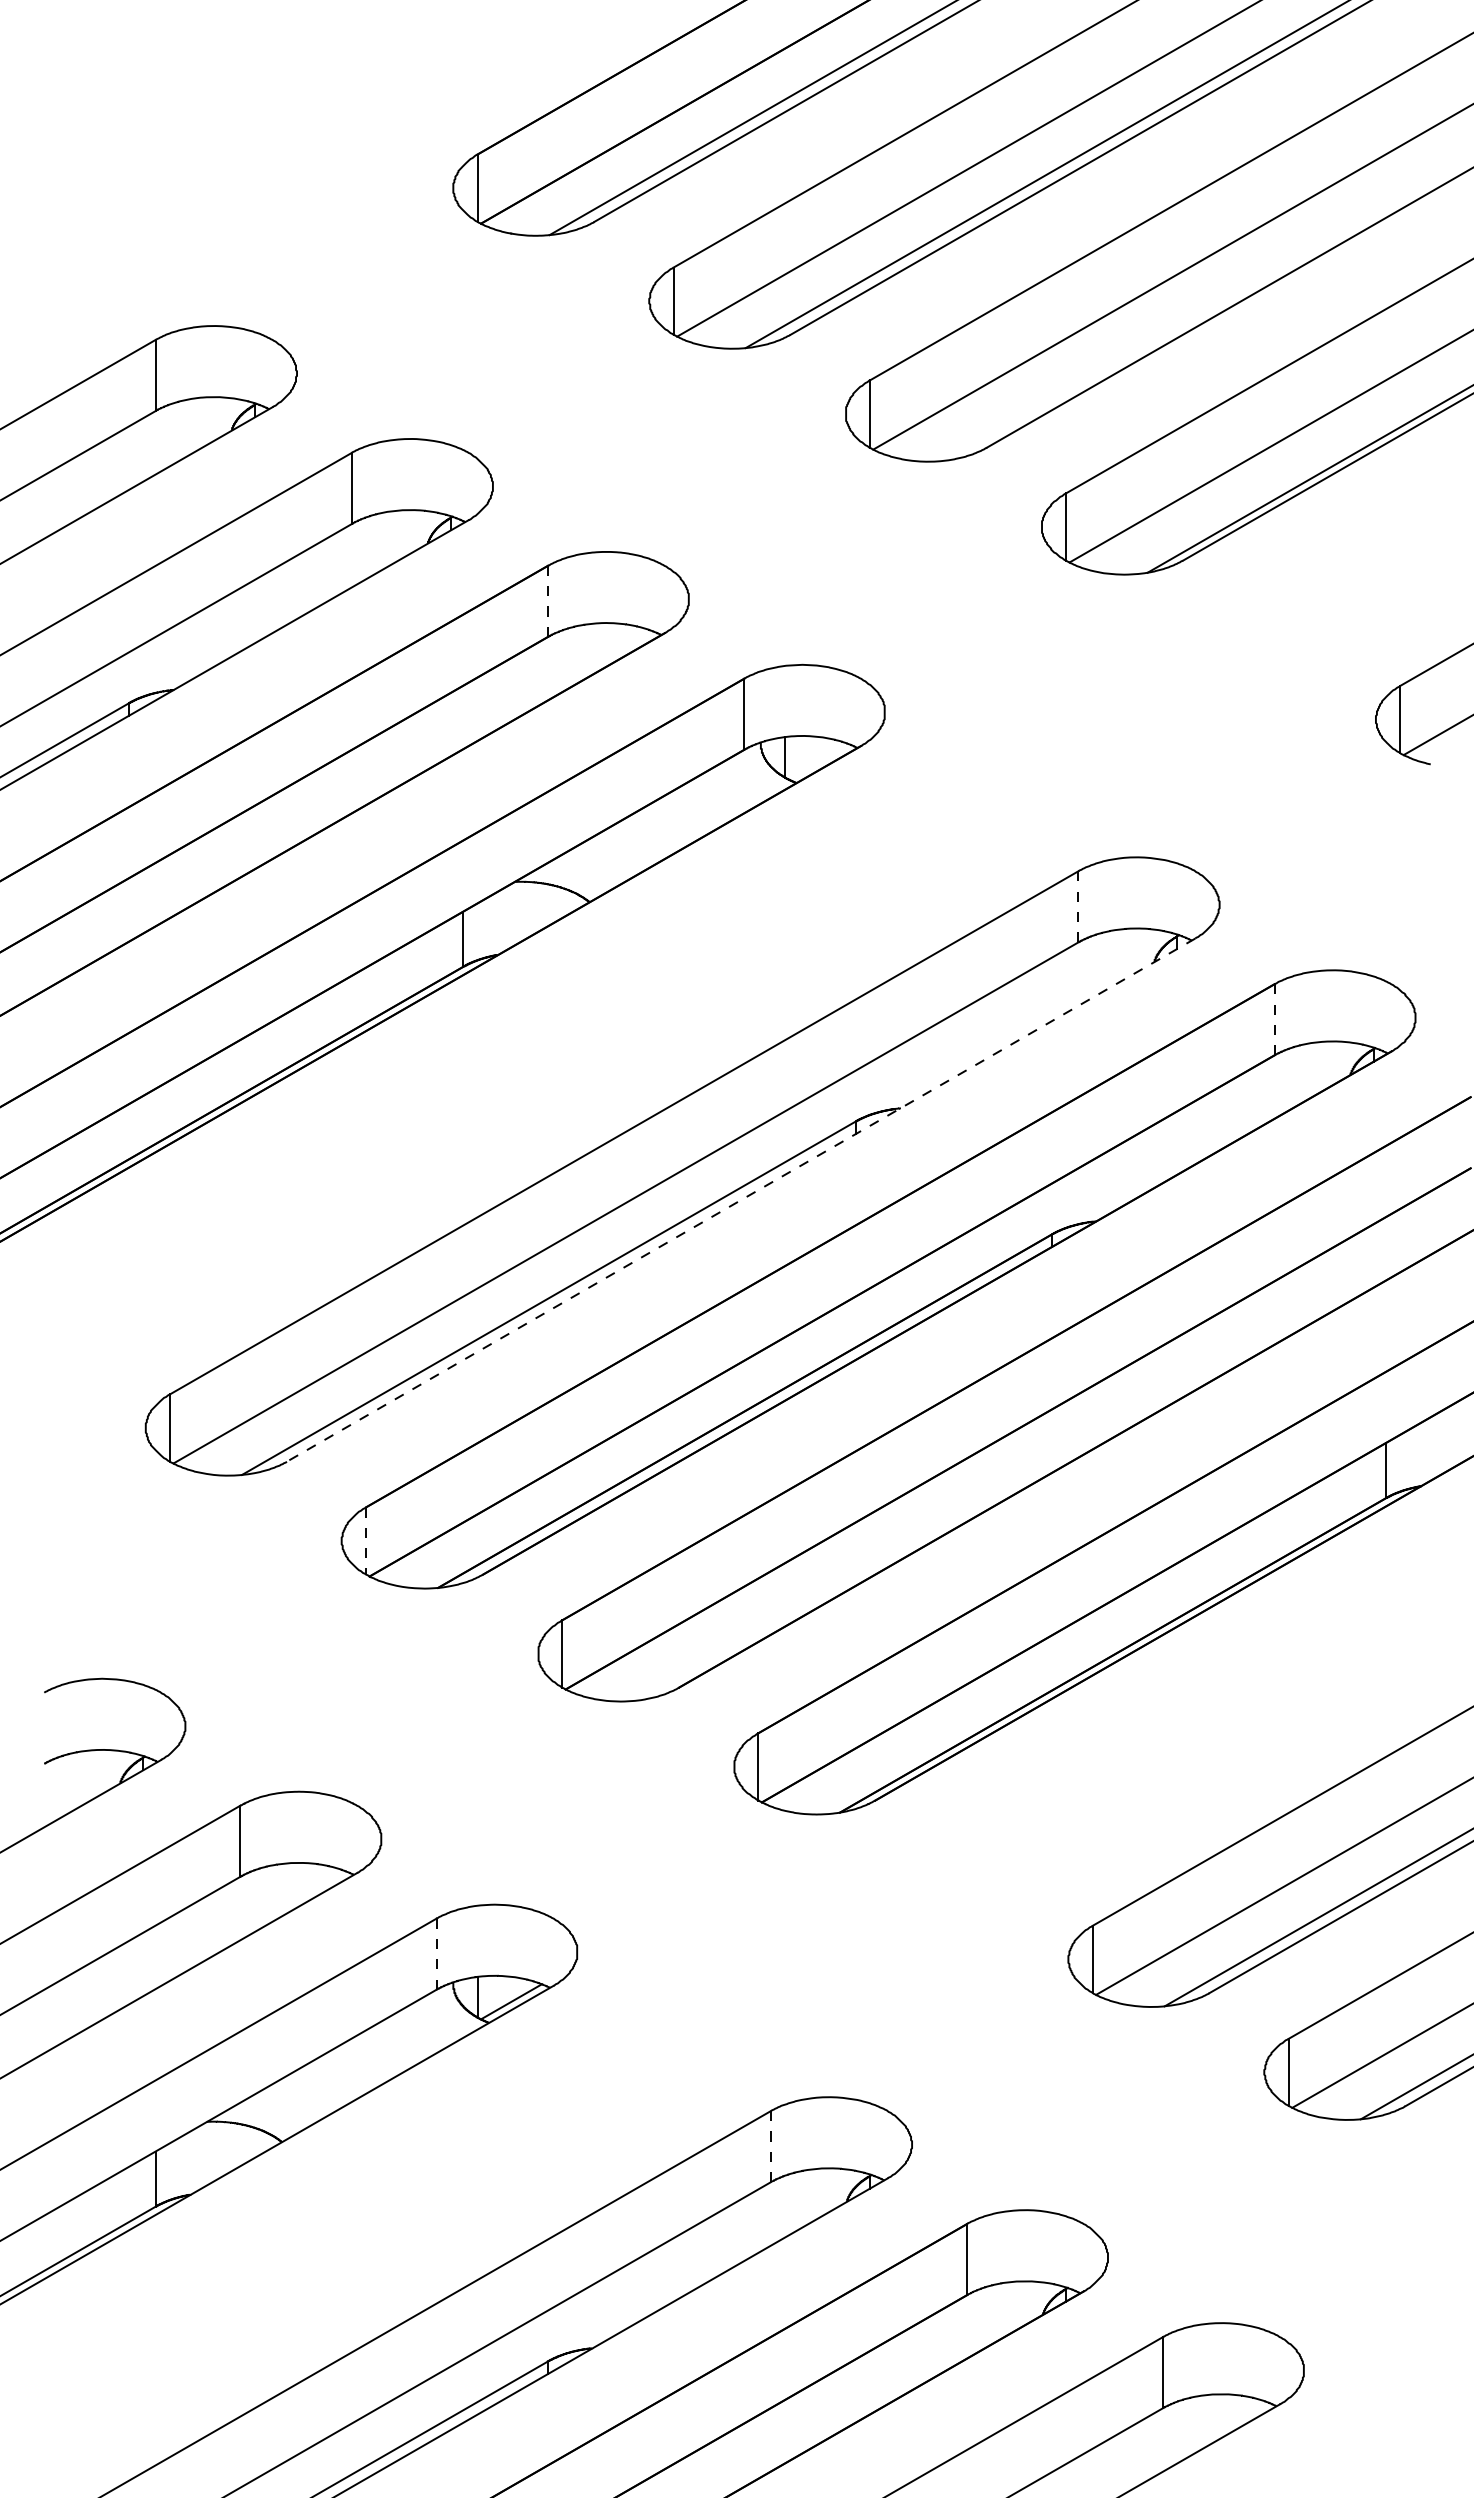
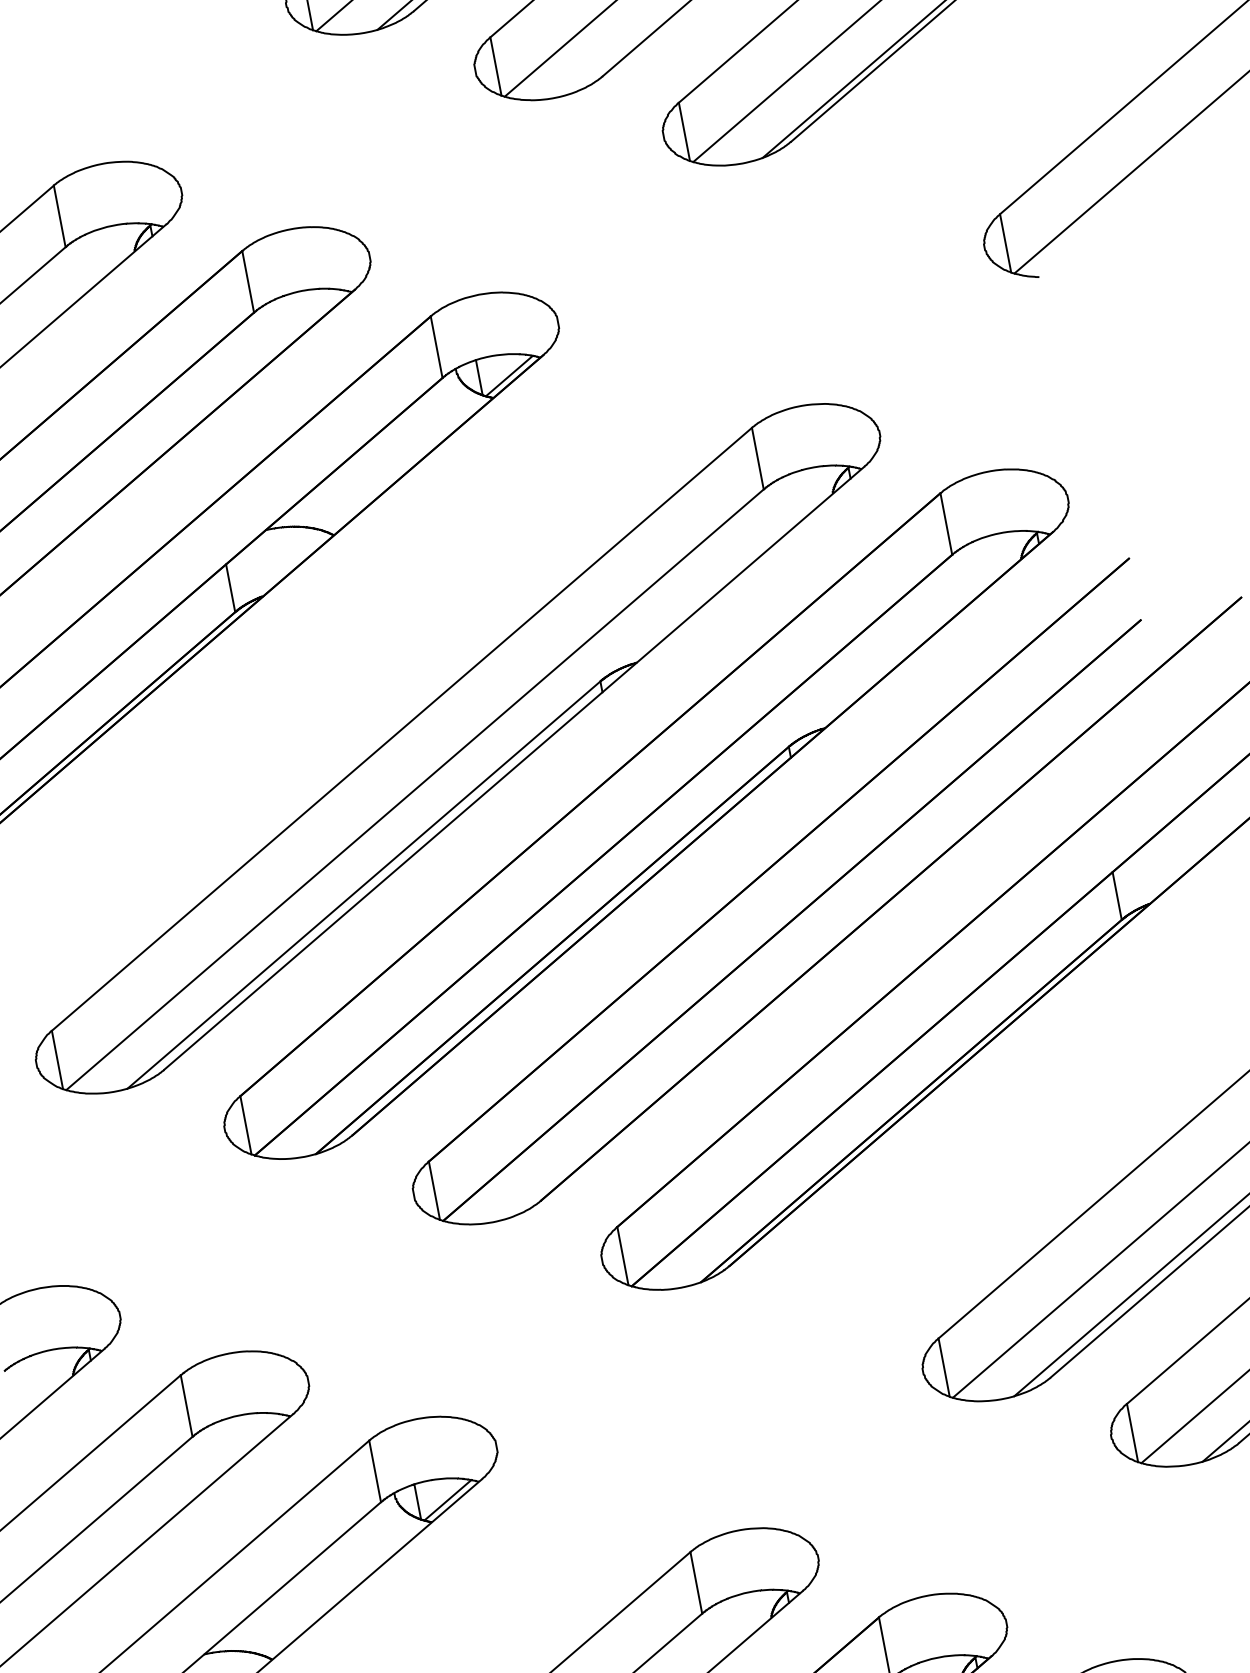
line: (547, 601) -> (247, 281), dashed -> solid
line: (818, 761) -> (508, 375), added
line: (1078, 906) -> (757, 458), dashed -> solid
line: (1274, 1019) -> (946, 523), dashed -> solid
line: (740, 1200) -> (513, 768), dashed -> solid
line: (366, 1541) -> (246, 1125), dashed -> solid
line: (436, 1954) -> (375, 1471), dashed -> solid
line: (770, 2146) -> (696, 1582), dashed -> solid

